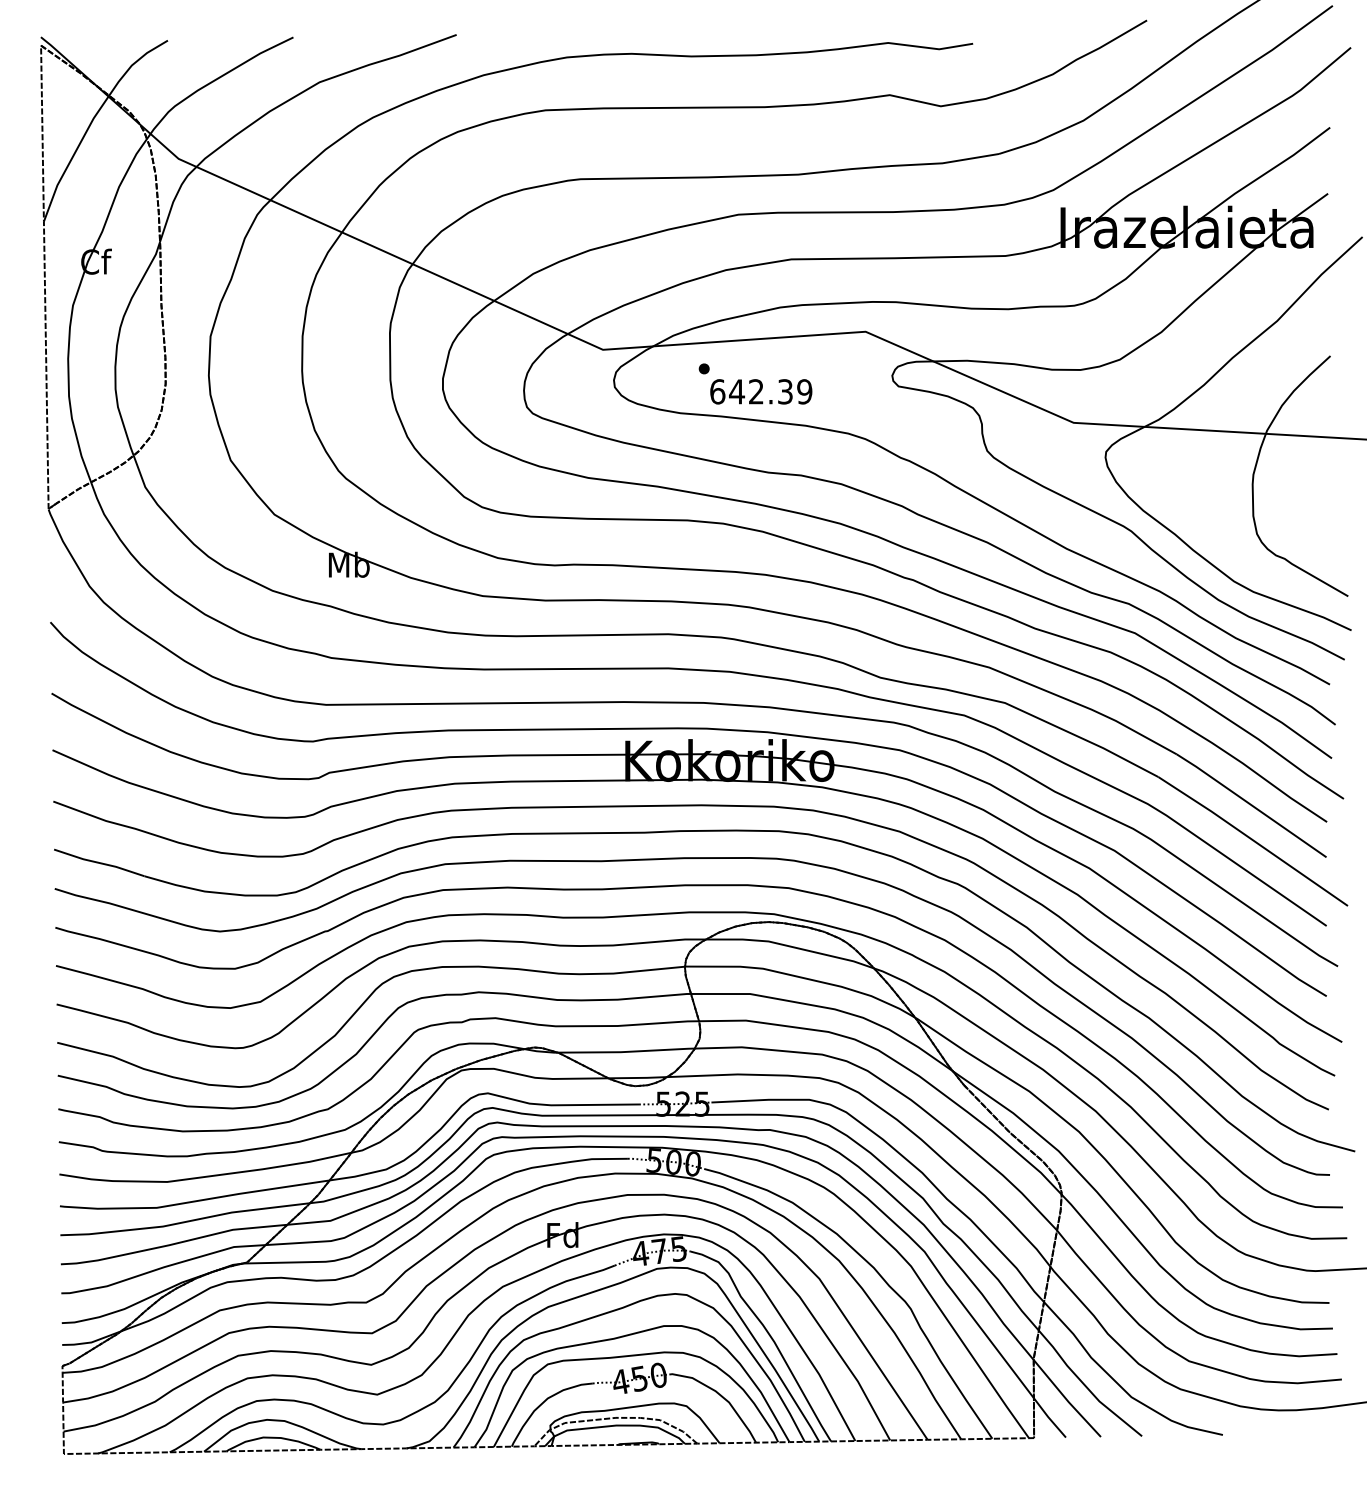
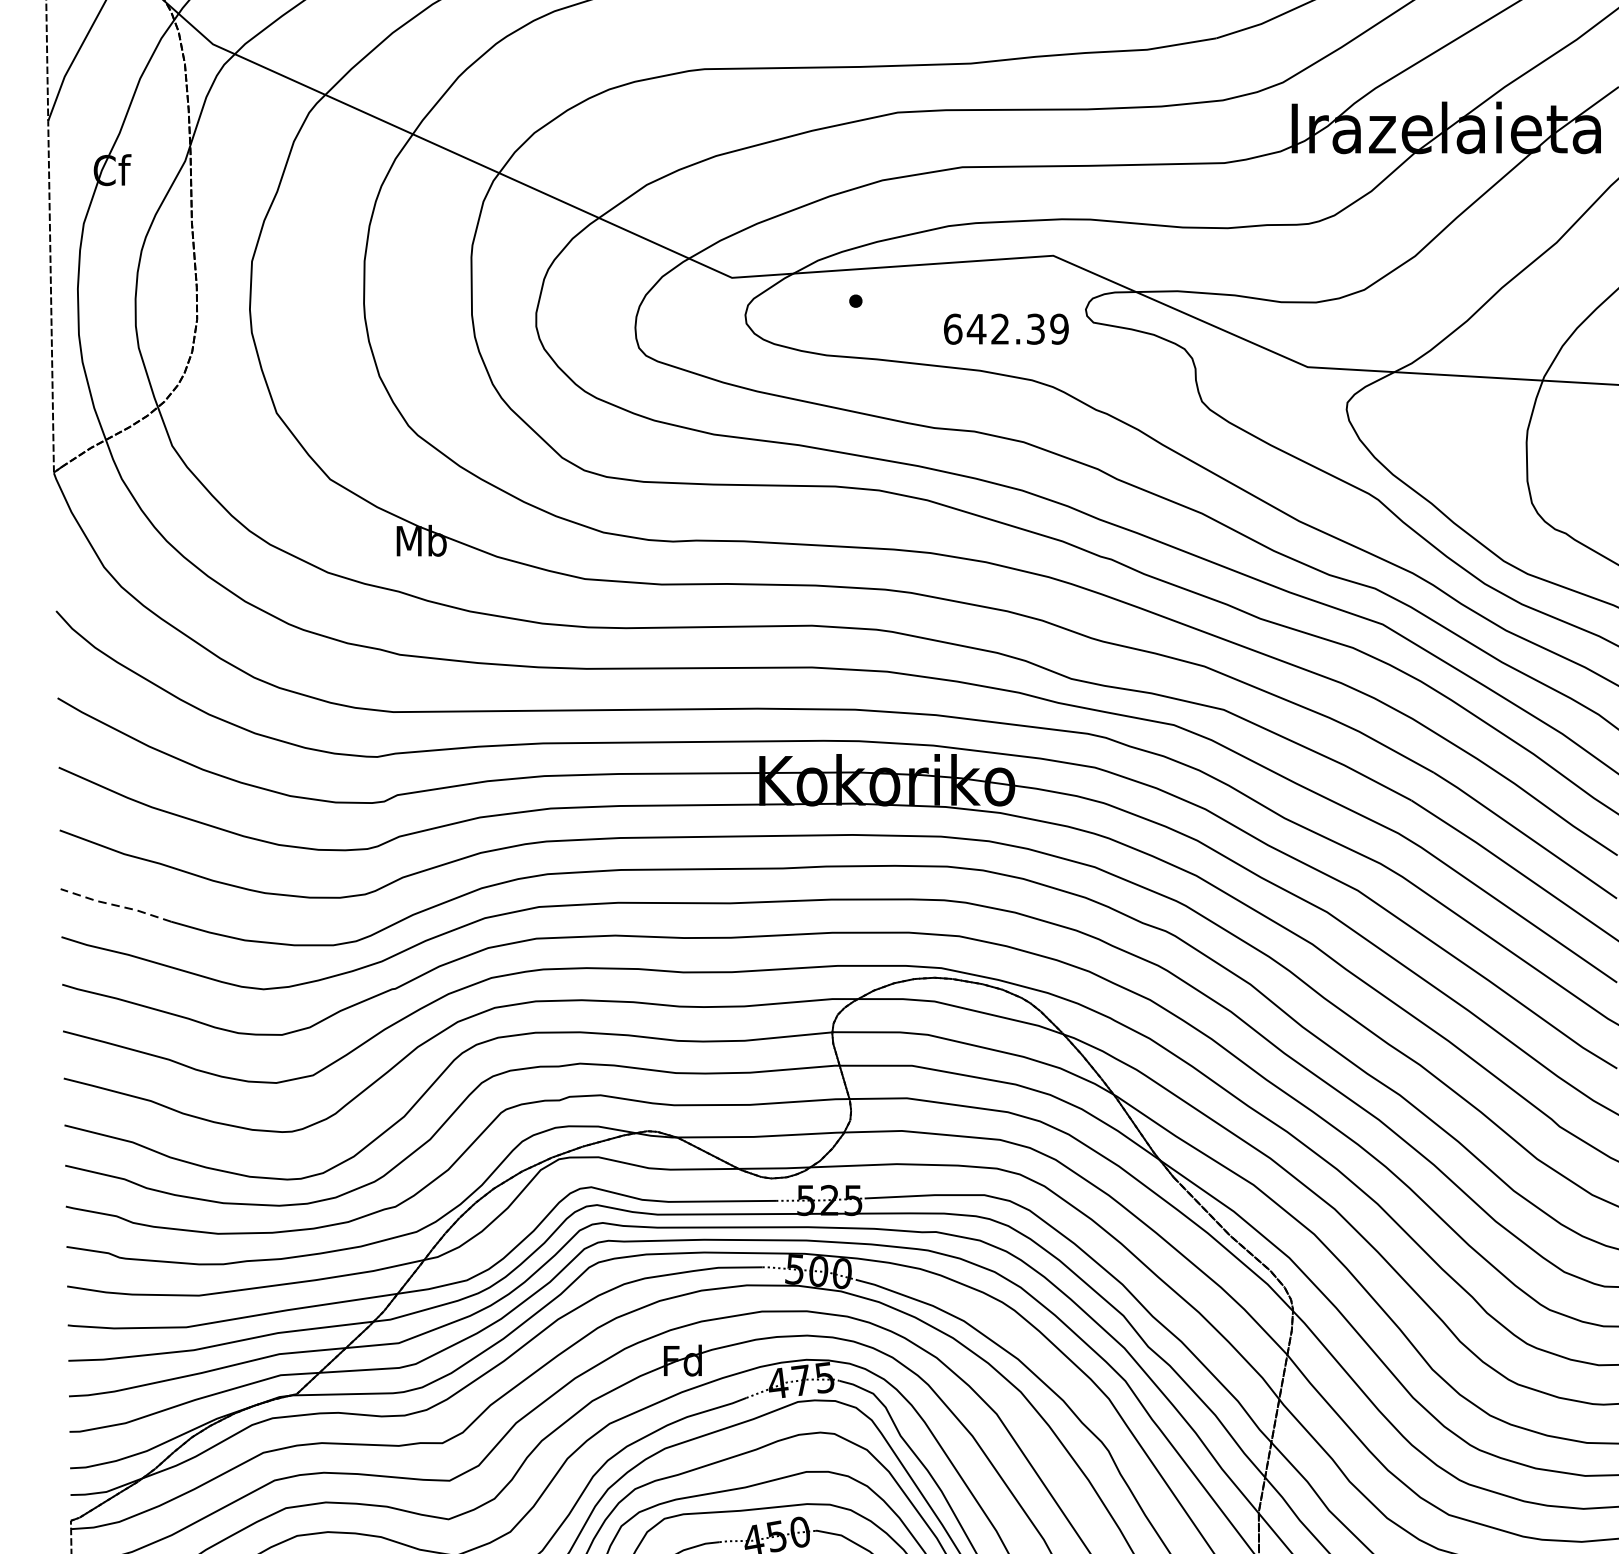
text: (761, 391) -> (1006, 328), moved
line: (98, 862) -> (114, 904), solid -> dashed

